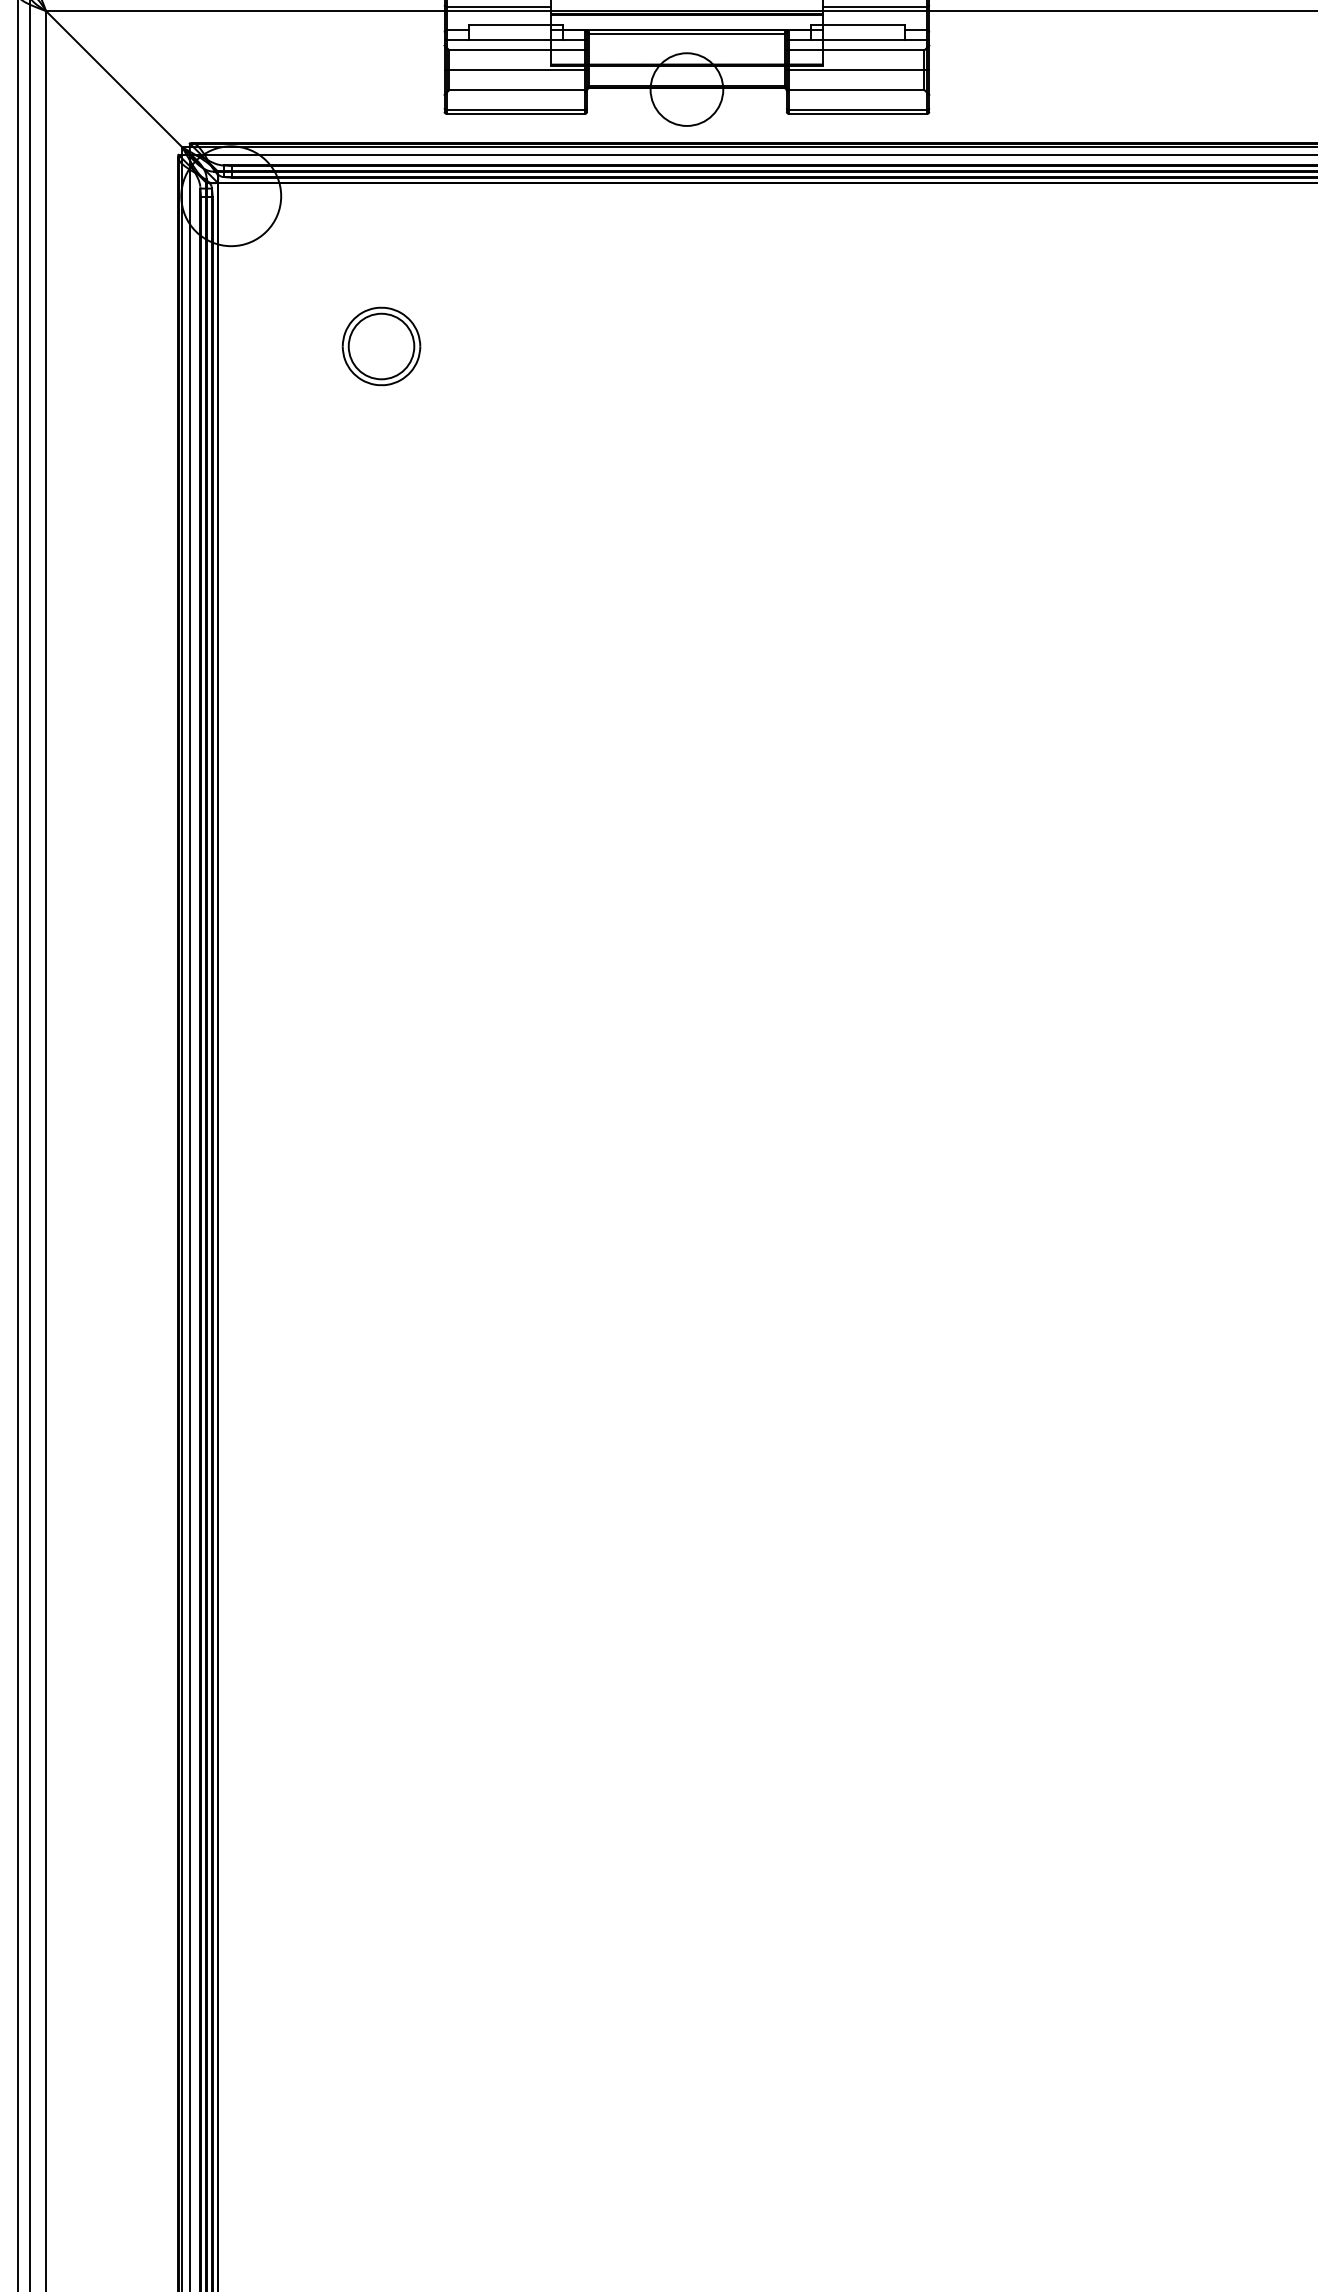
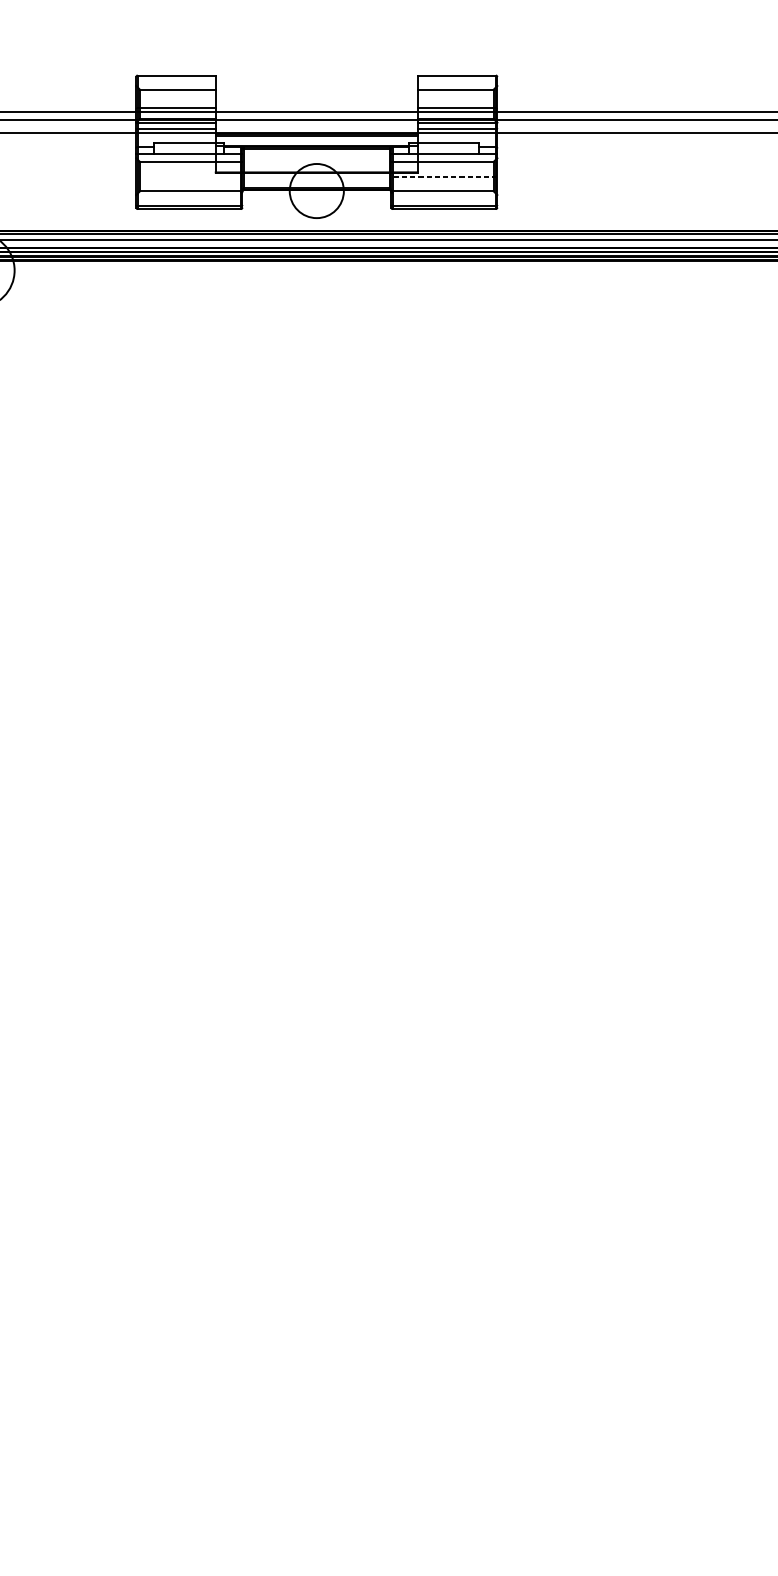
line: (515, 70) -> (189, 176), removed
line: (857, 70) -> (443, 176), solid -> dashed
part: (381, 346) -> (89, 382), removed

